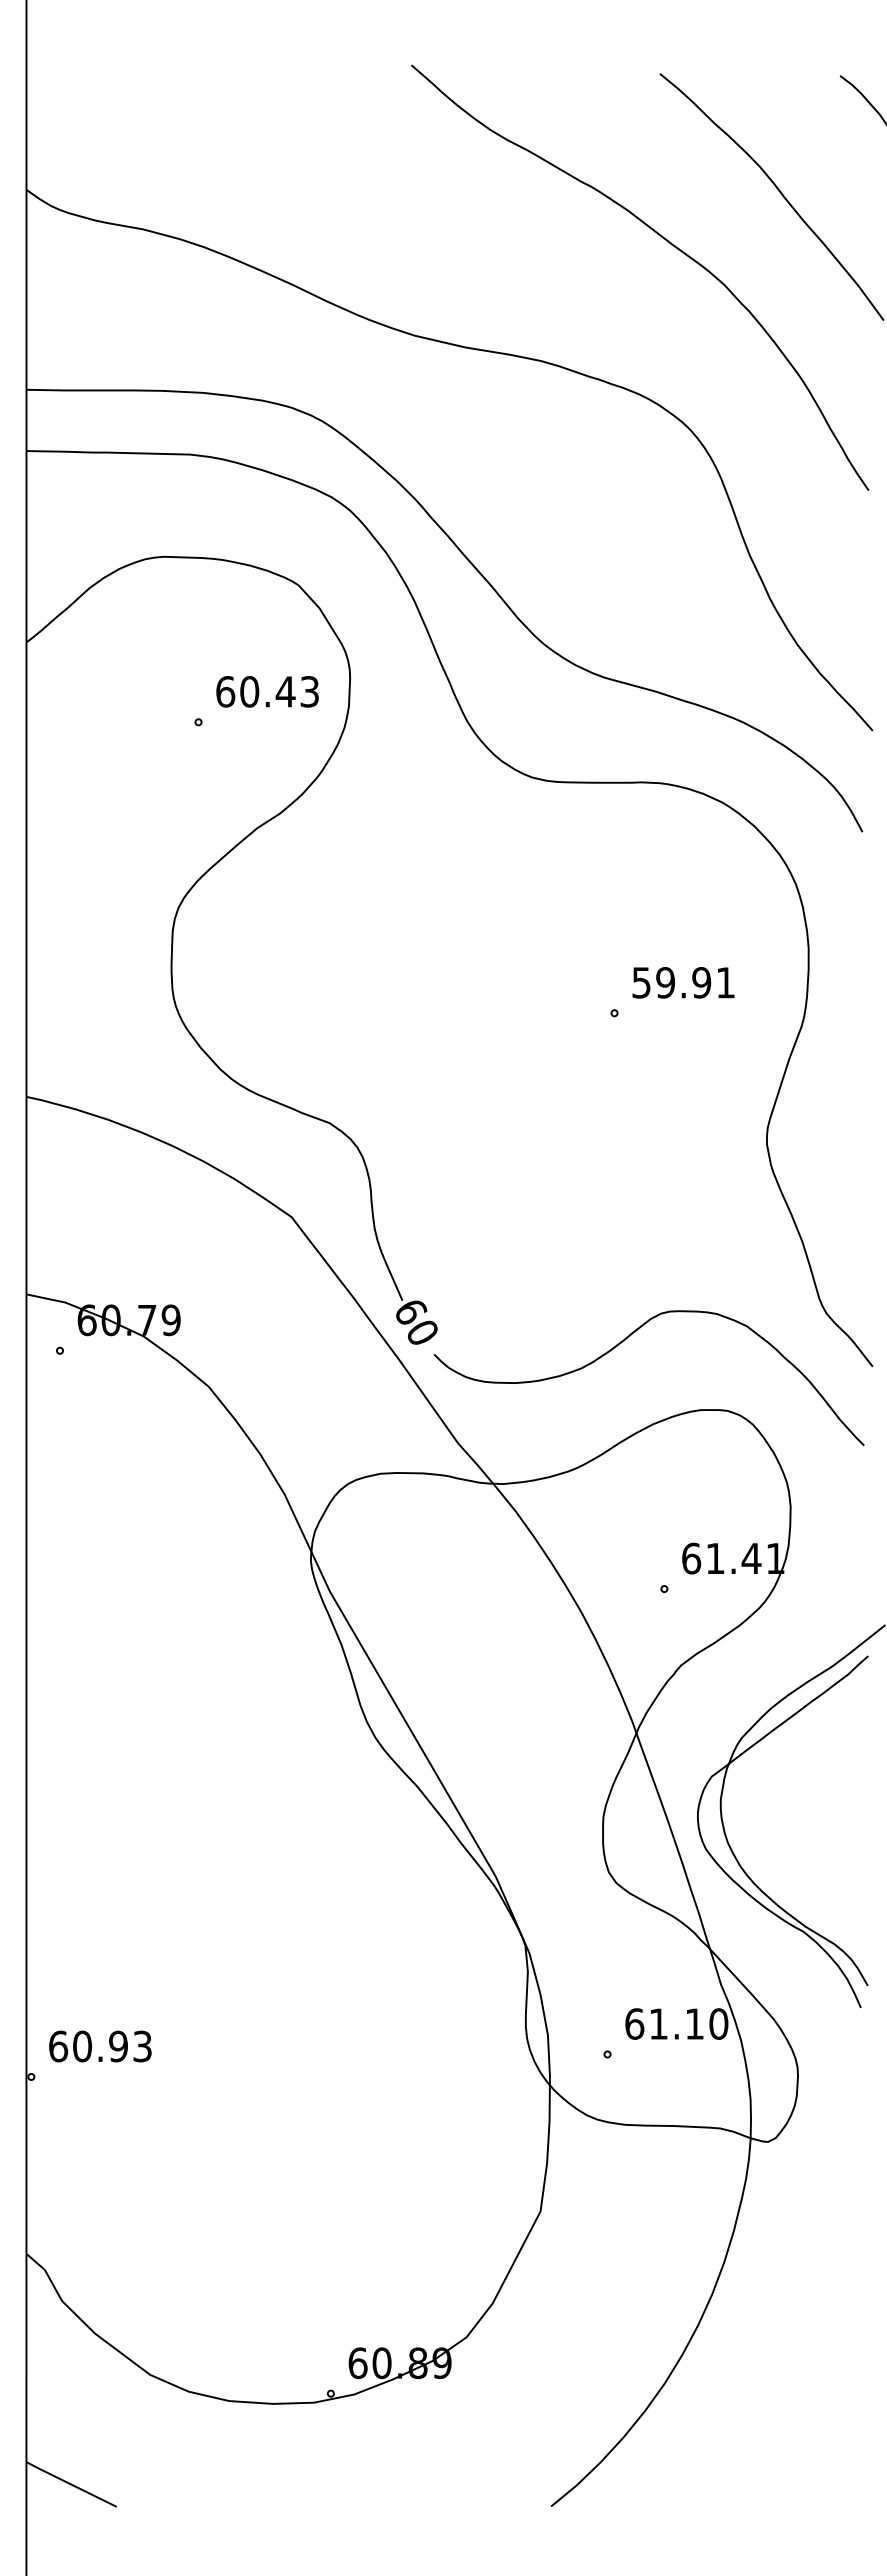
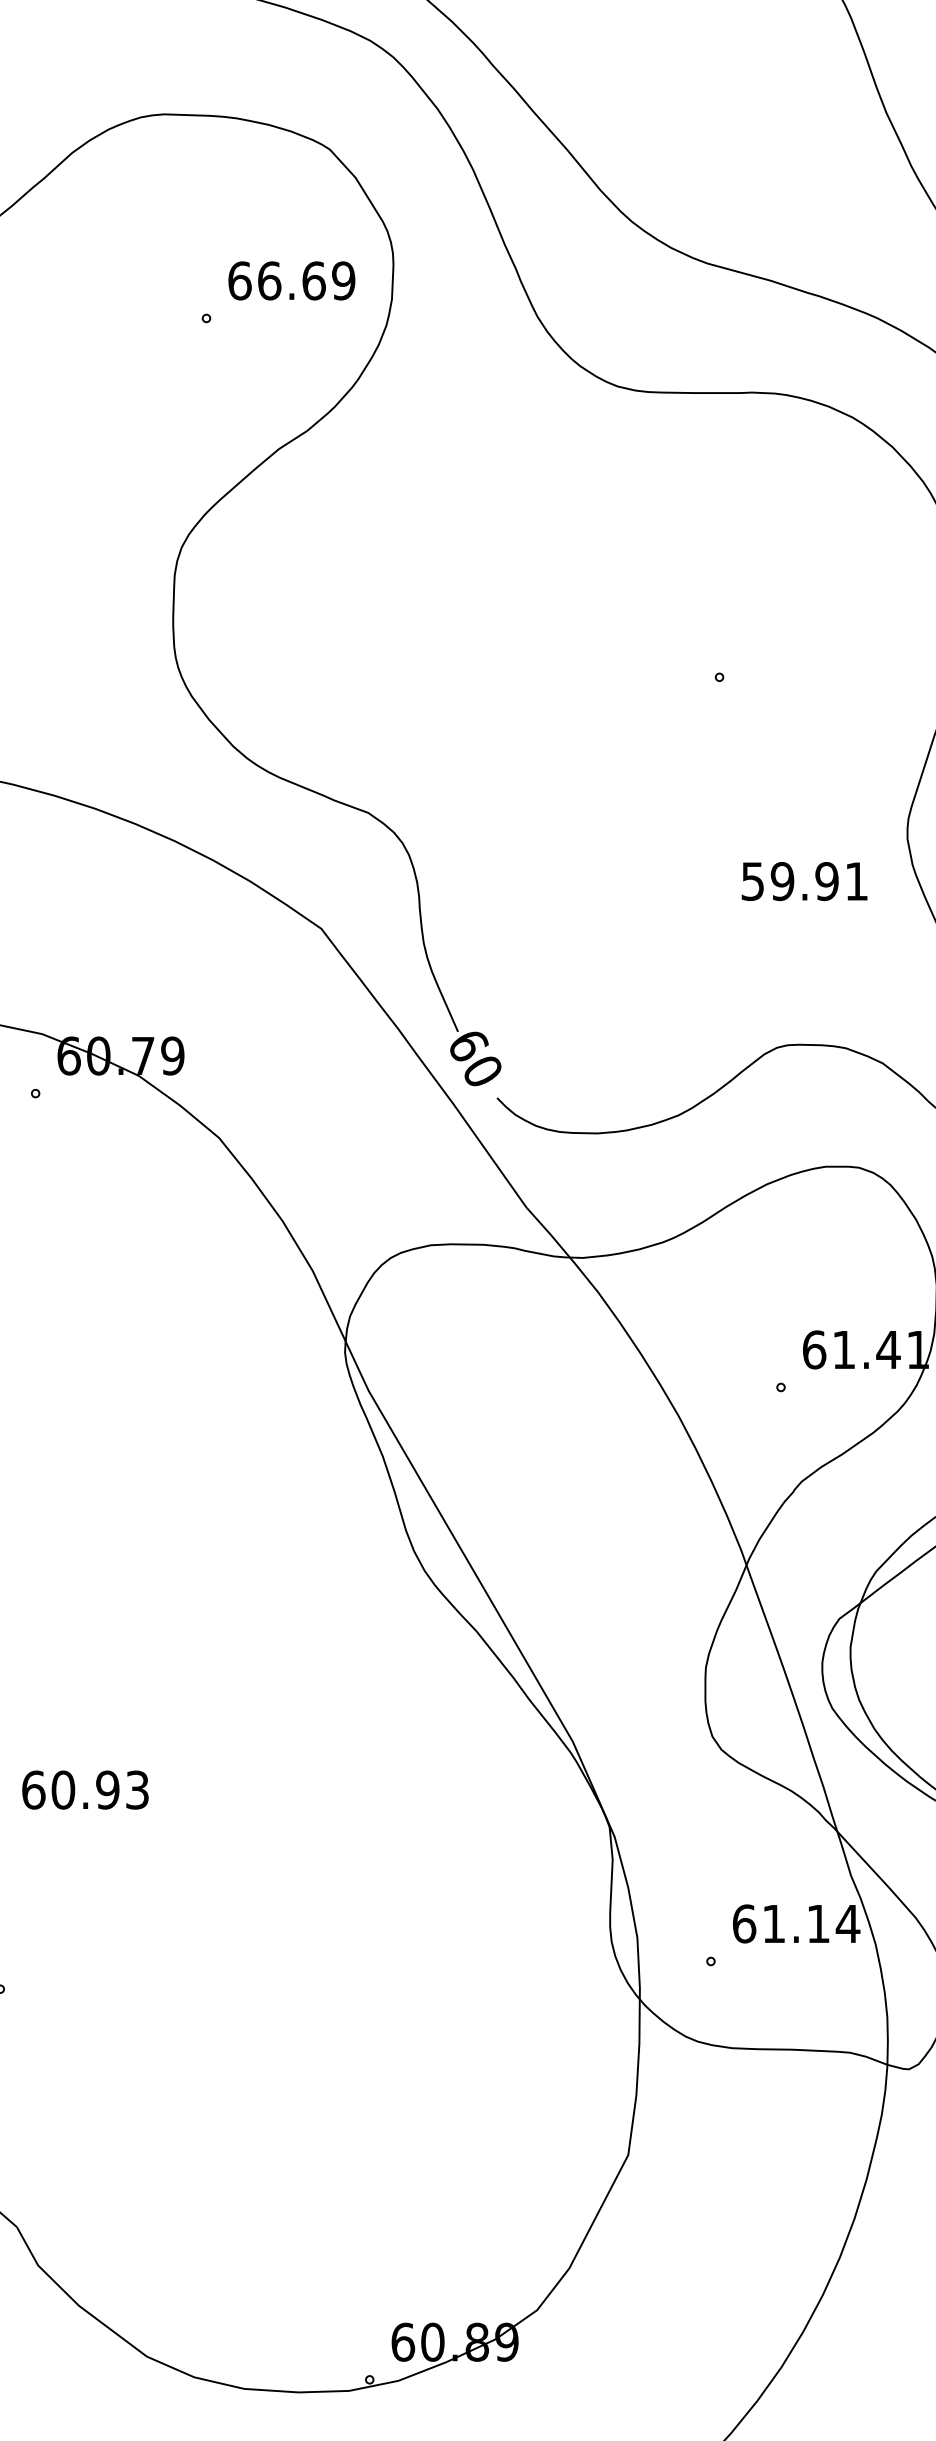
text: (279, 691) -> (306, 280), 60.43 -> 66.69
text: (683, 982) -> (804, 881), moved
text: (718, 2023) -> (847, 1923), 61.10 -> 61.14
text: (100, 2046) -> (85, 1790), moved

